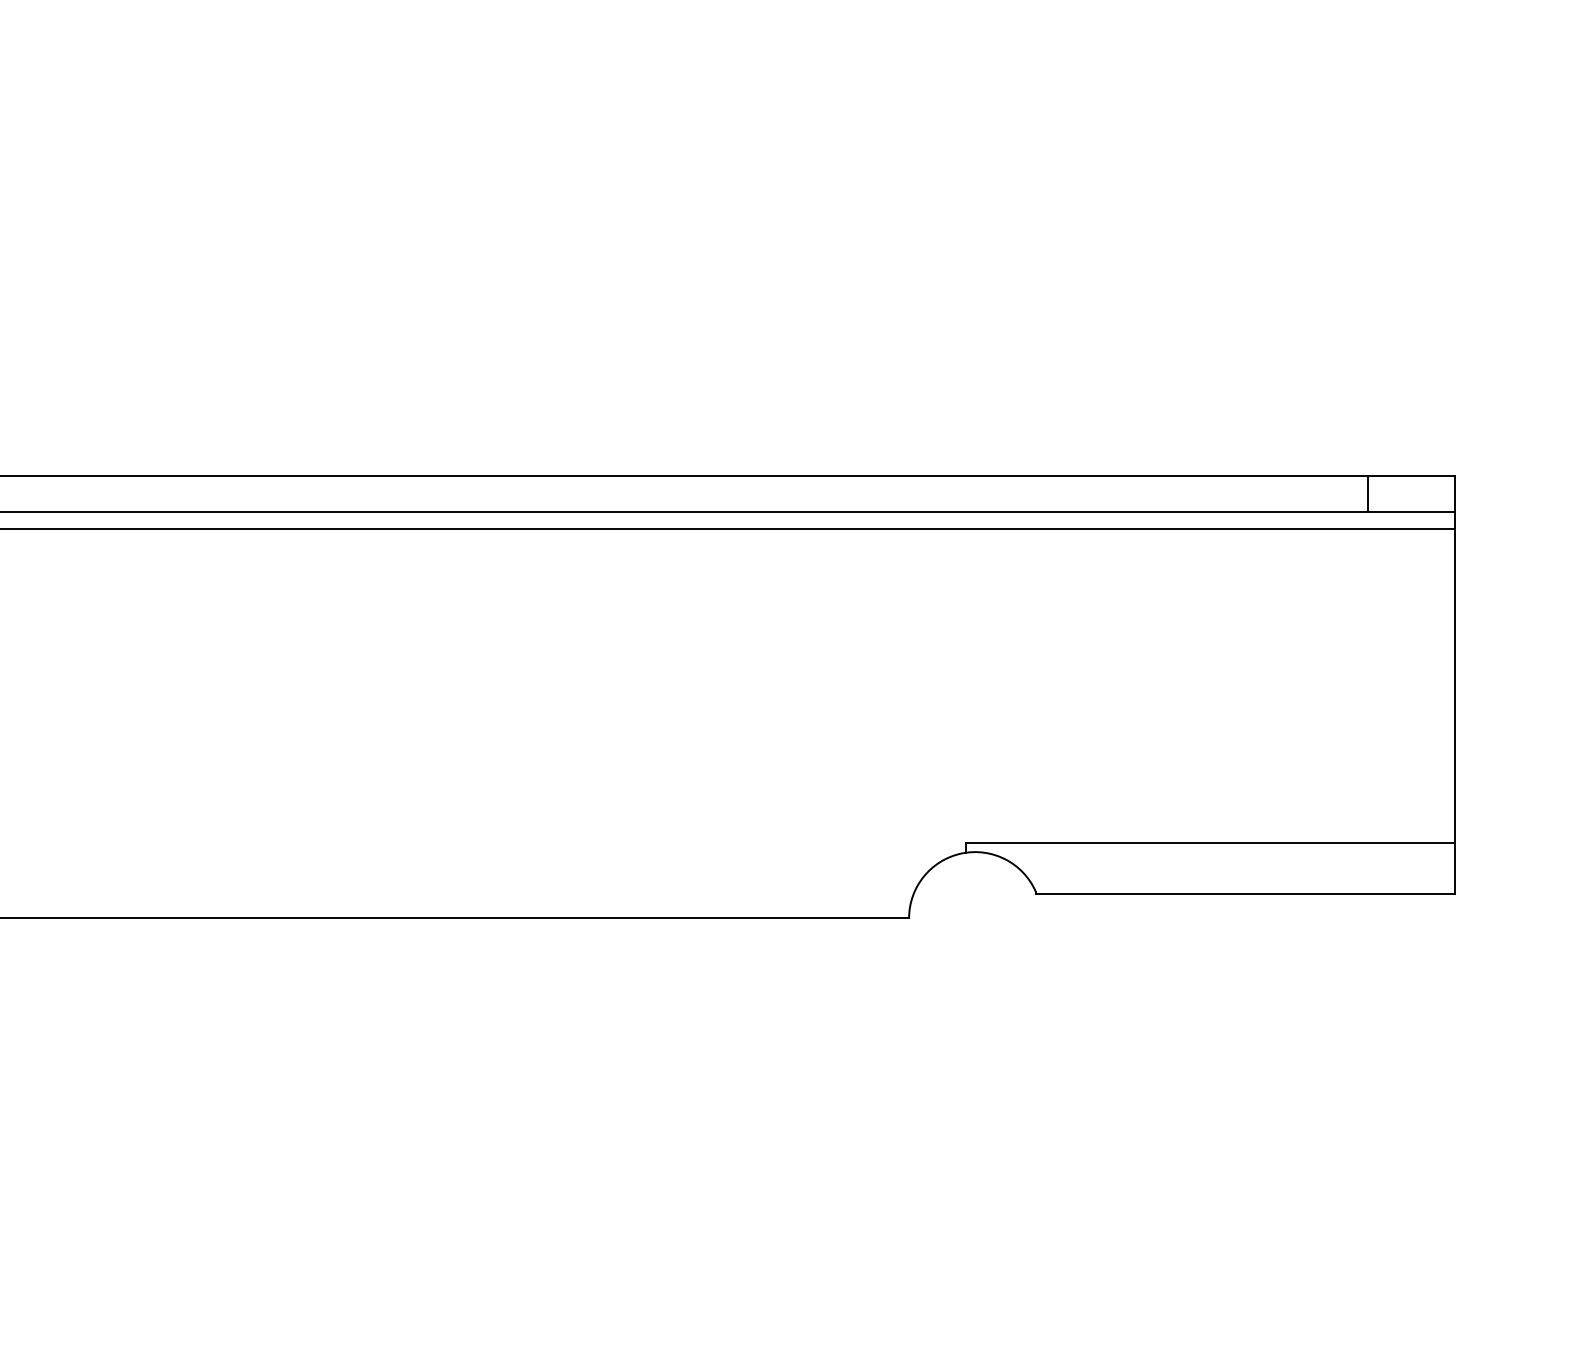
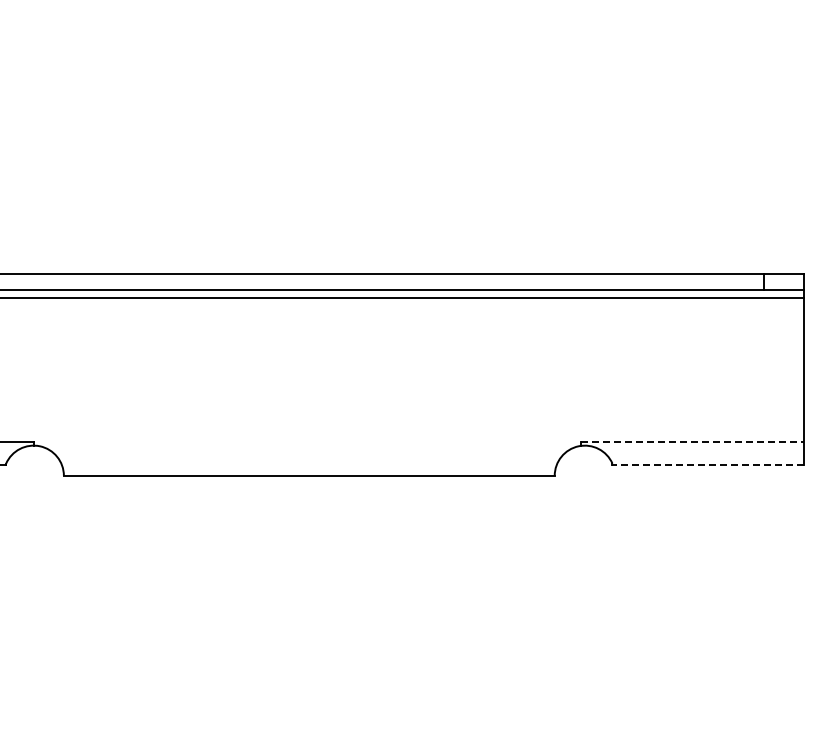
line: (1211, 843) -> (692, 441), solid -> dashed
line: (1246, 893) -> (708, 464), solid -> dashed

